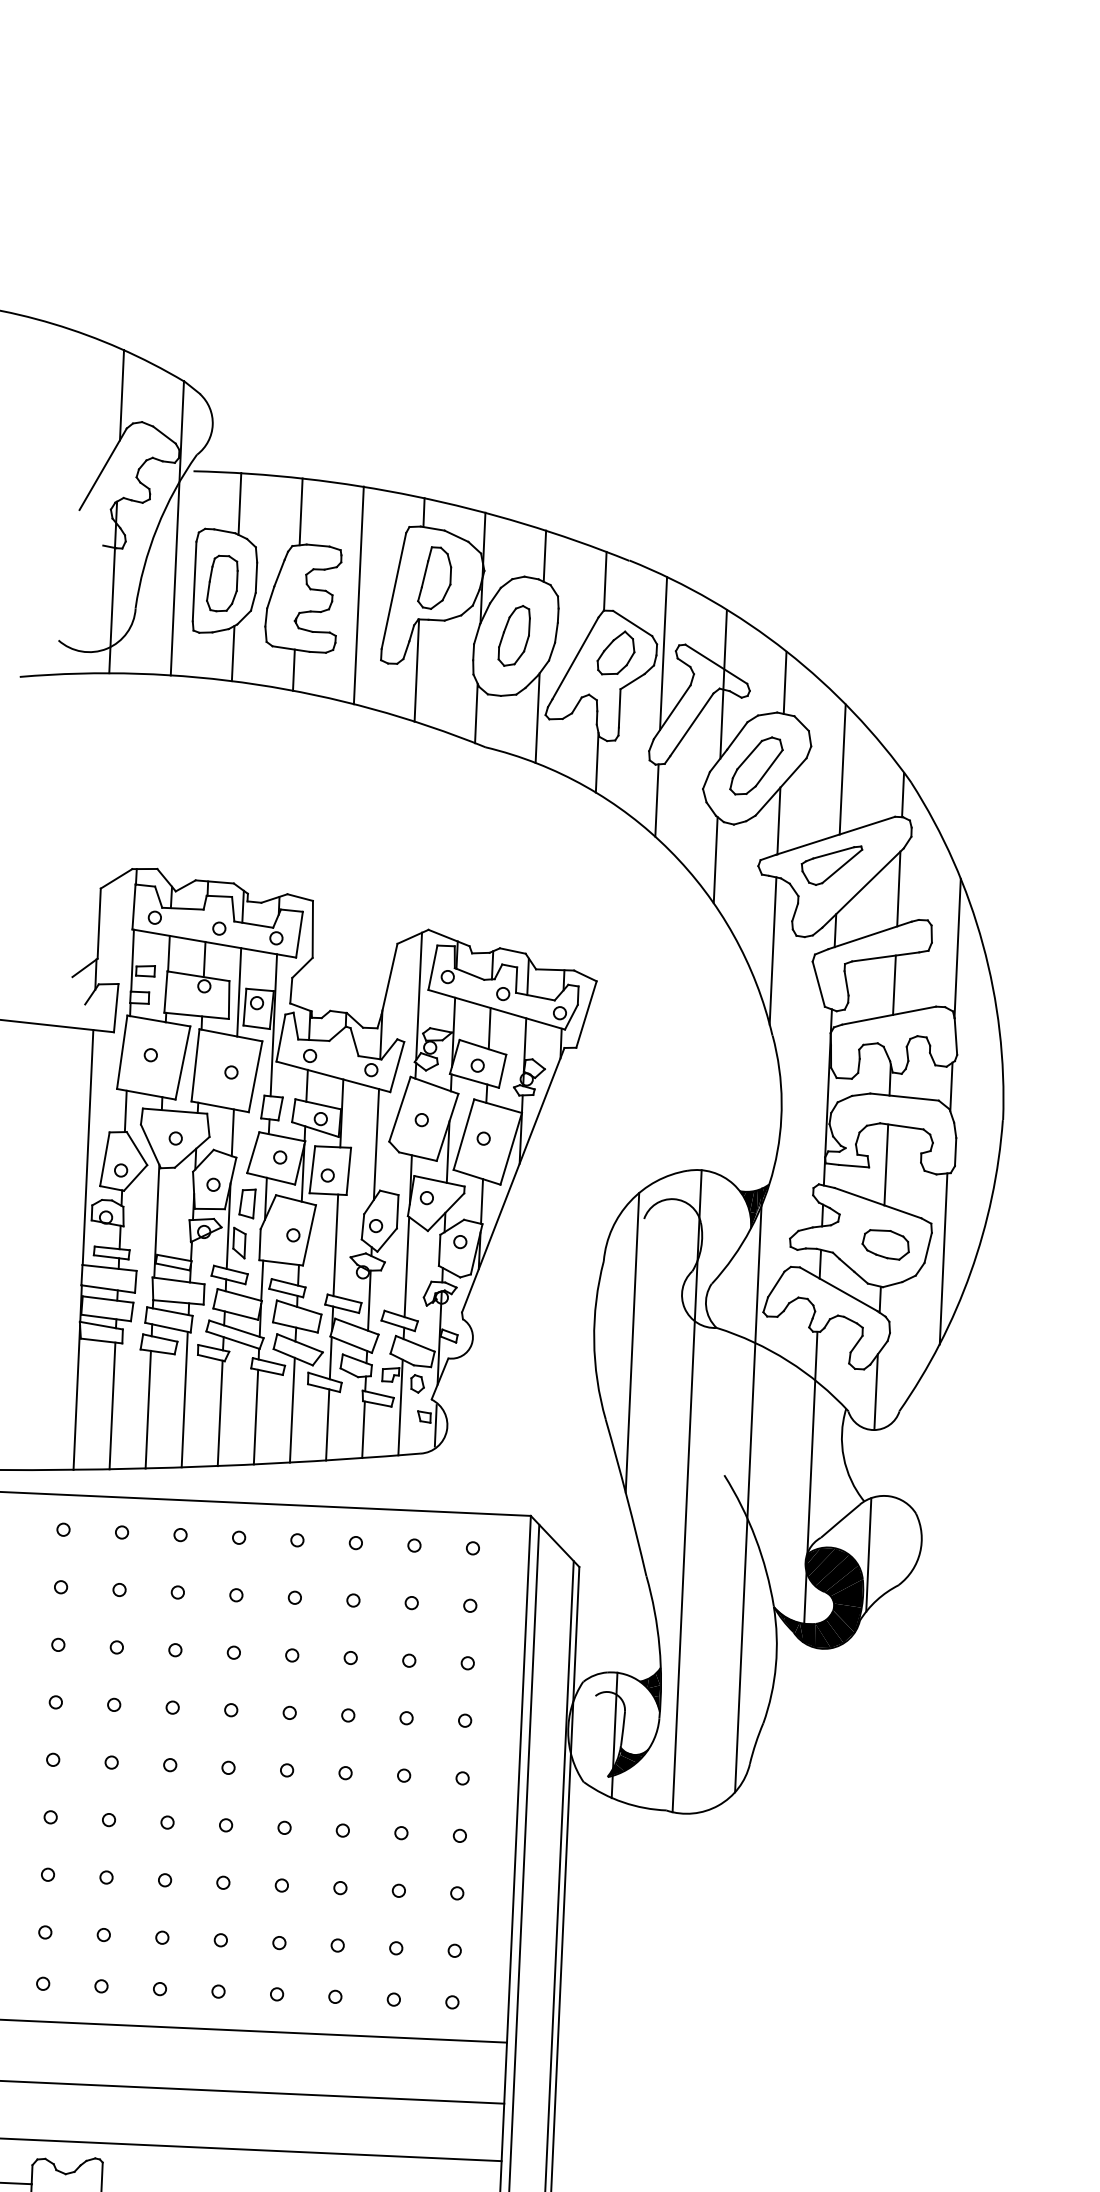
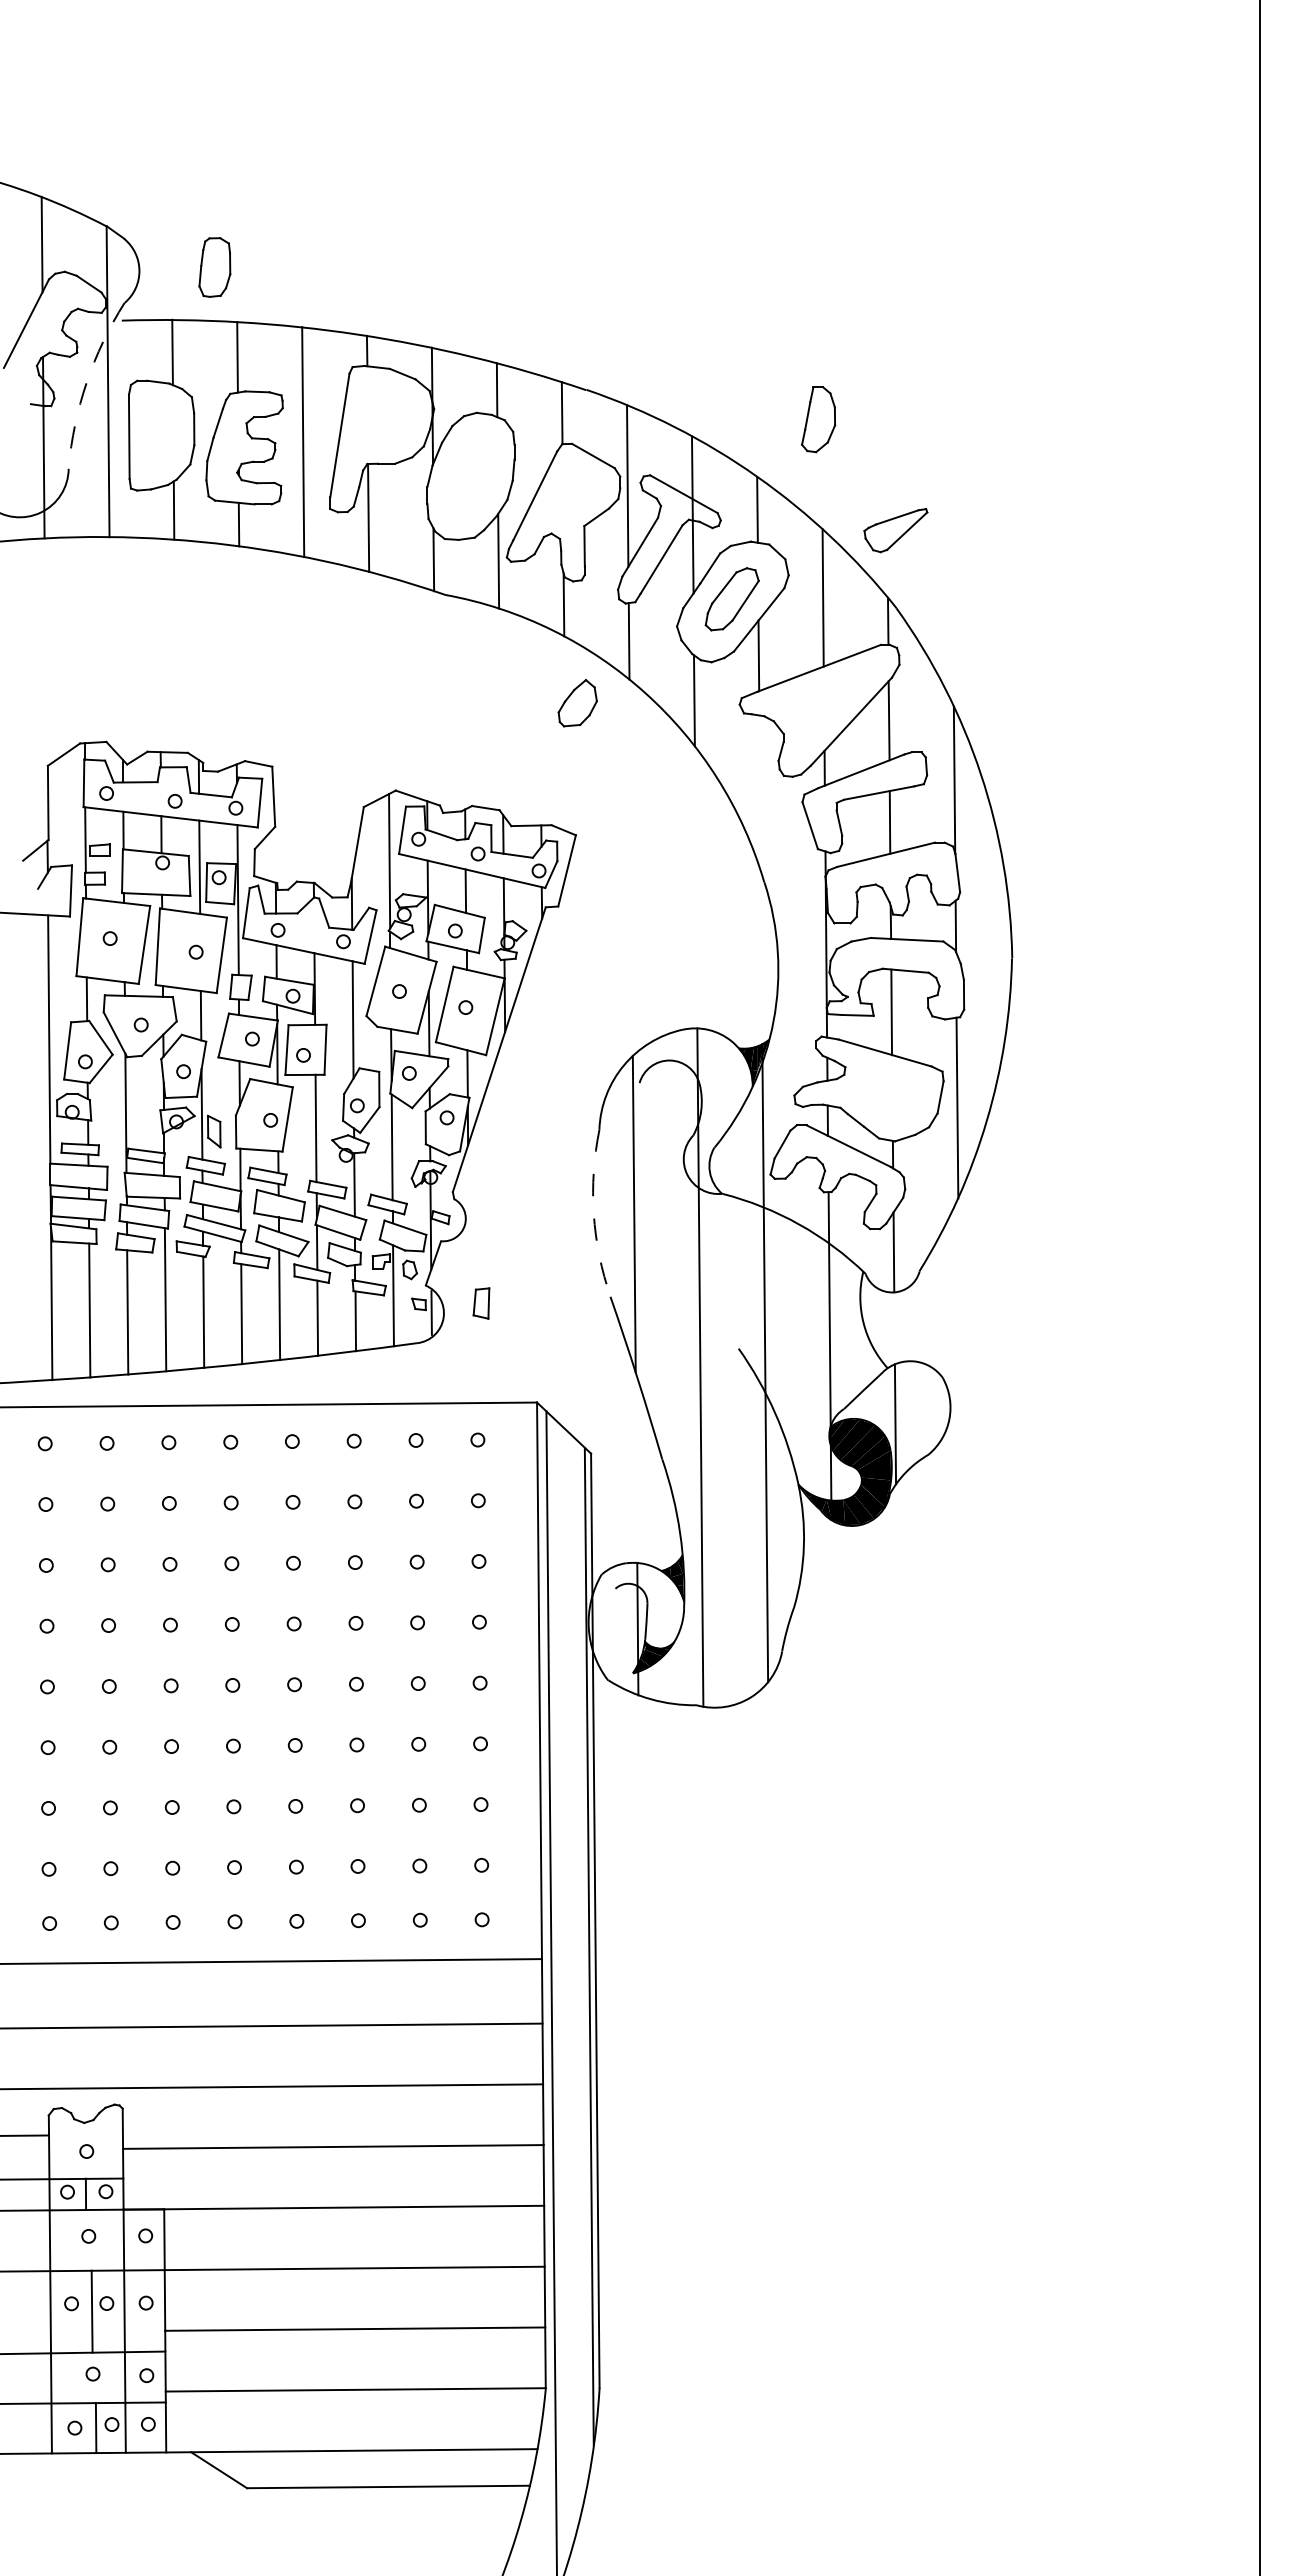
arc: (156, 527) -> (86, 382), solid -> dashed
part: (435, 578) -> (818, 419), moved
part: (222, 583) -> (214, 267), moved
part: (514, 635) -> (469, 475), removed
part: (615, 653) -> (577, 703), moved
part: (831, 865) -> (895, 530), moved
line: (772, 950) -> (759, 792), removed
part: (247, 1203) -> (481, 1303), moved
part: (885, 1244) -> (895, 1096), removed
arc: (593, 1340) -> (593, 1214), solid -> dashed

